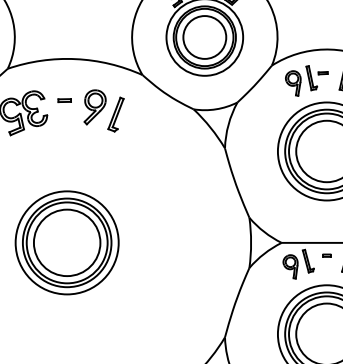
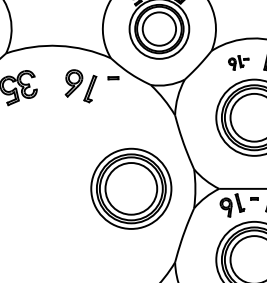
part: (306, 80) -> (238, 62), size x0.6
part: (64, 101) -> (113, 78), moved
part: (67, 242) -> (131, 188), moved

